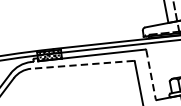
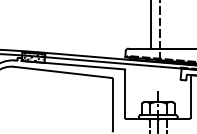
line: (82, 64) -> (62, 72), dashed -> solid
line: (151, 75) -> (125, 94), dashed -> solid

